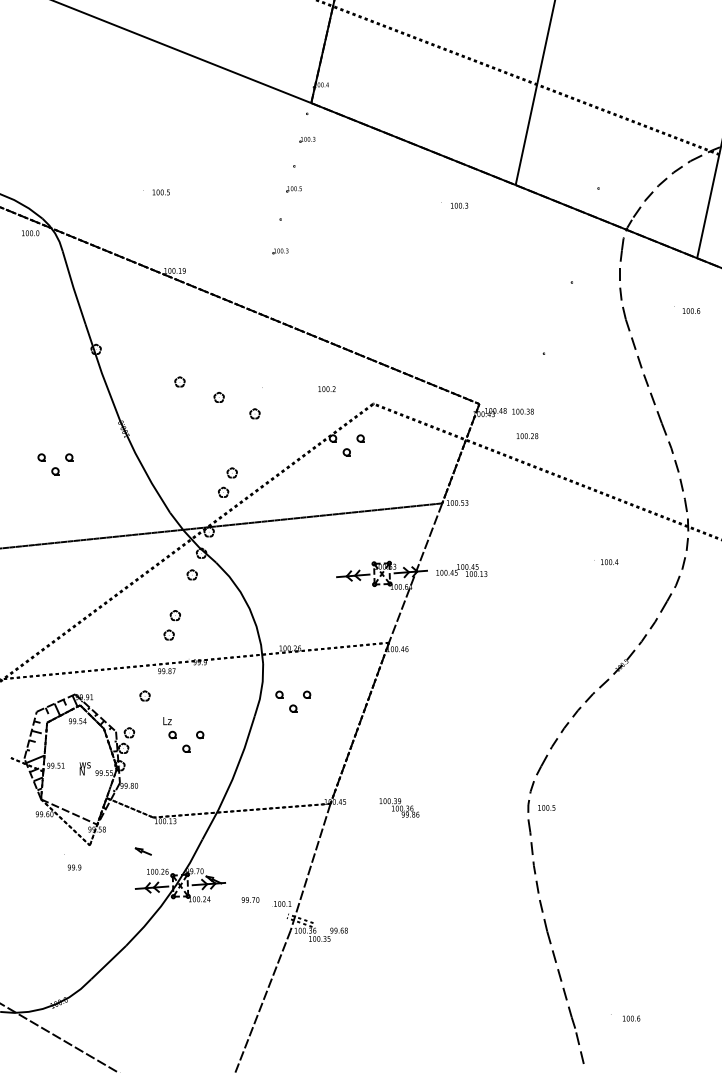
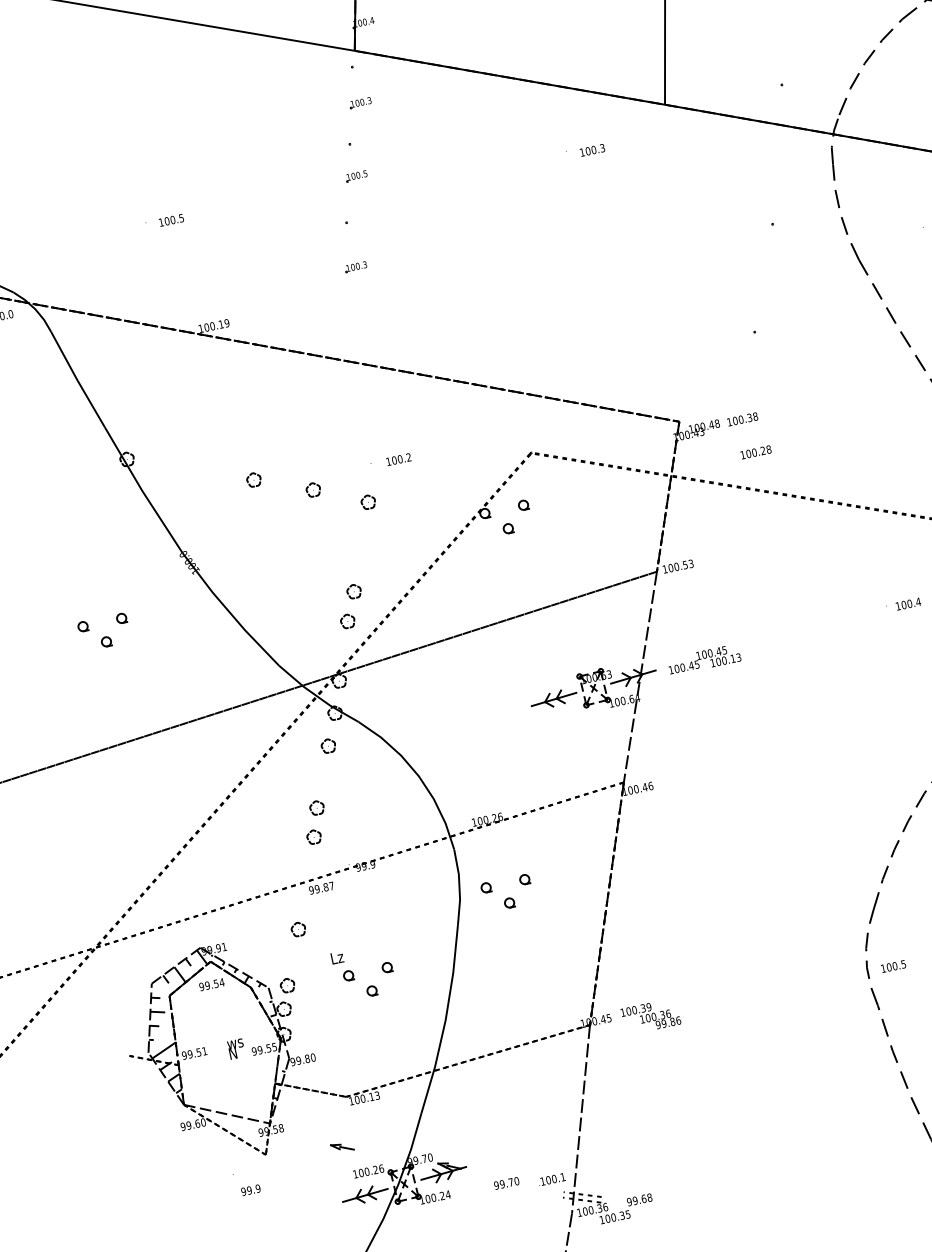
text: (326, 388) -> (397, 458), moved
text: (399, 807) -> (650, 1016), moved

